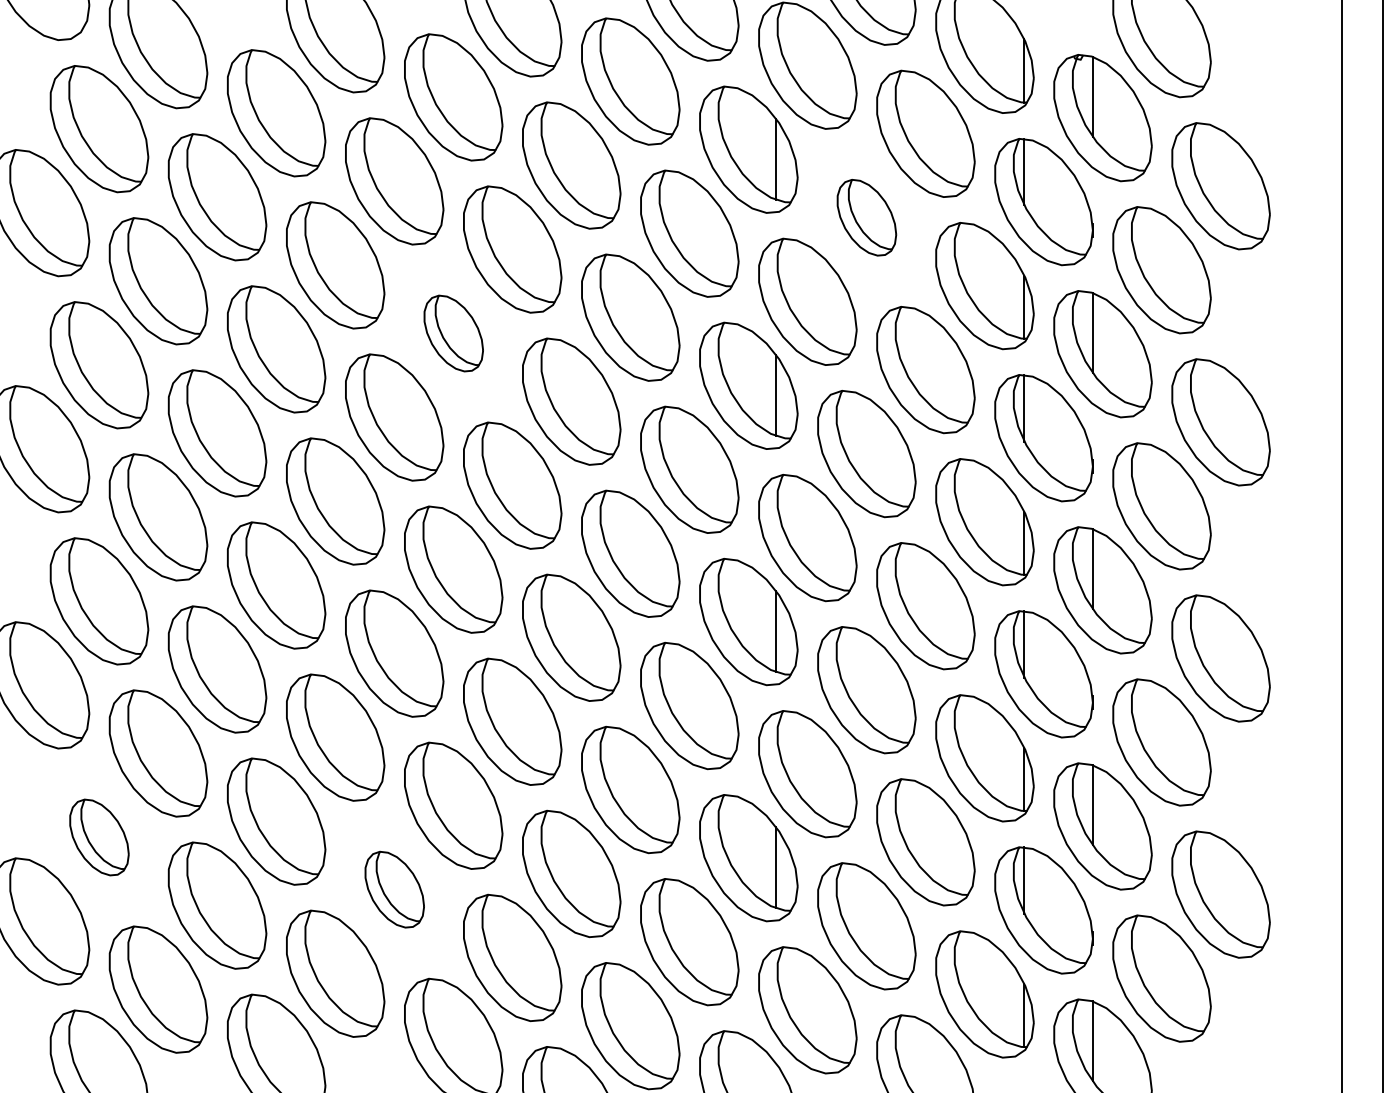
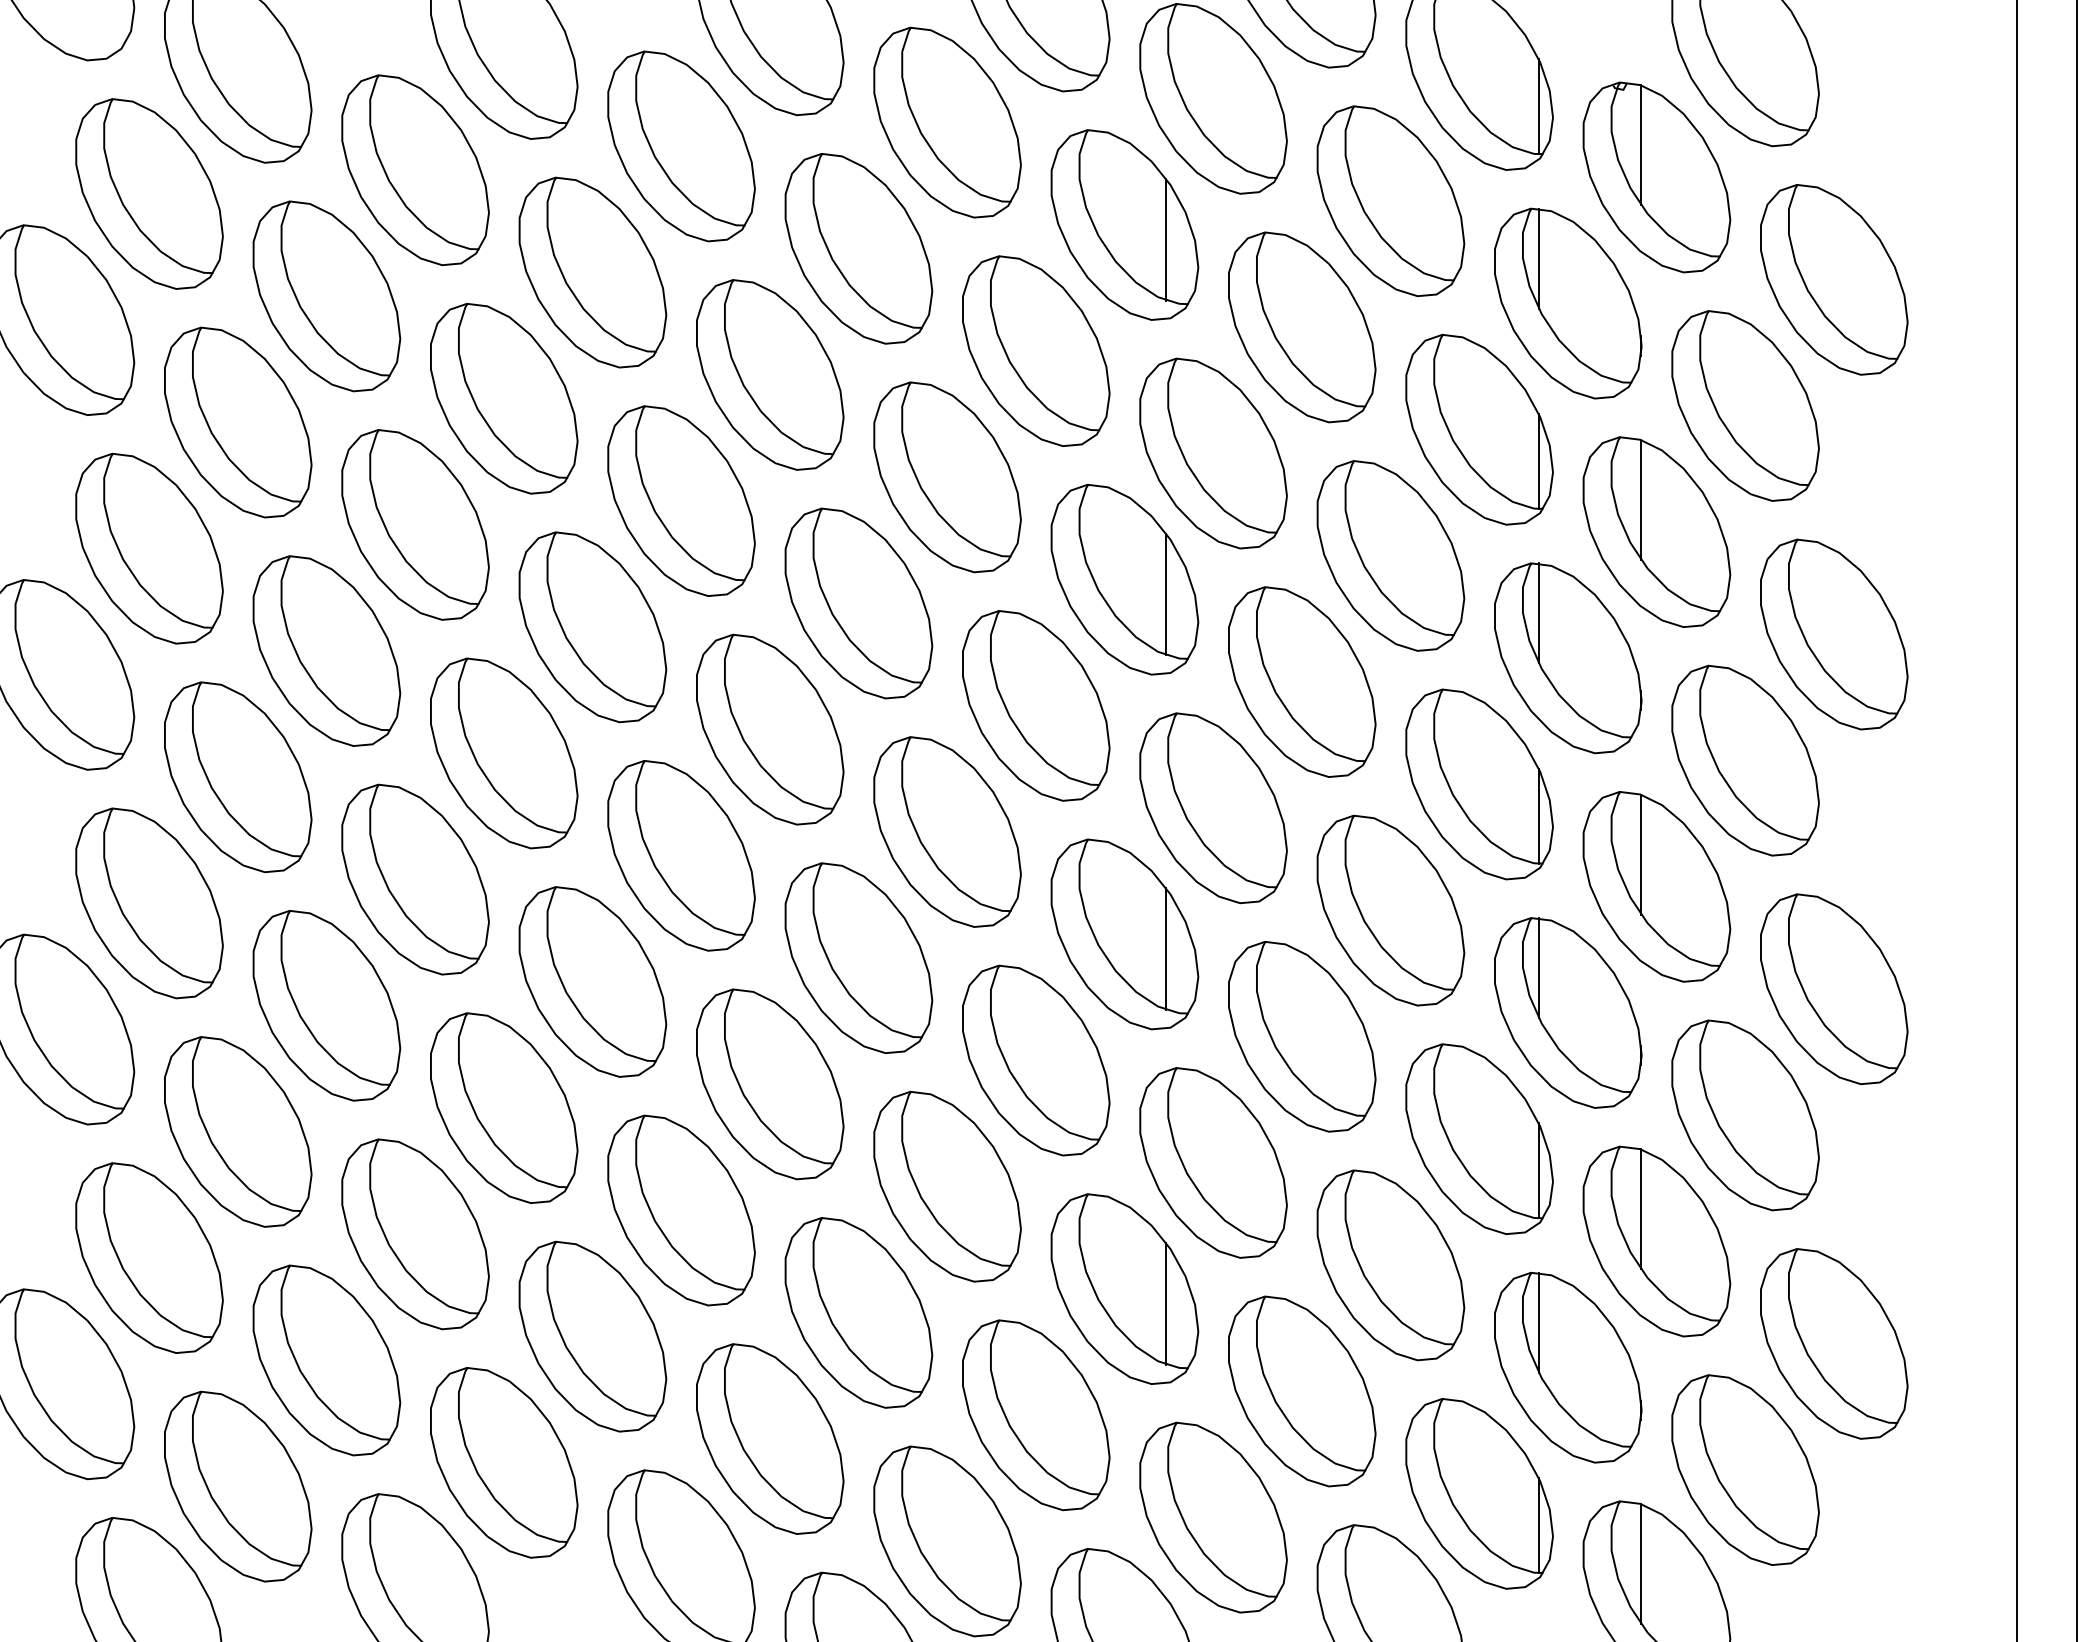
part: (866, 217) -> (1301, 326), size x1.67
part: (453, 333) -> (681, 501), size x1.67
part: (99, 837) -> (149, 1258), size x1.67
part: (394, 889) -> (592, 1336), size x1.67

